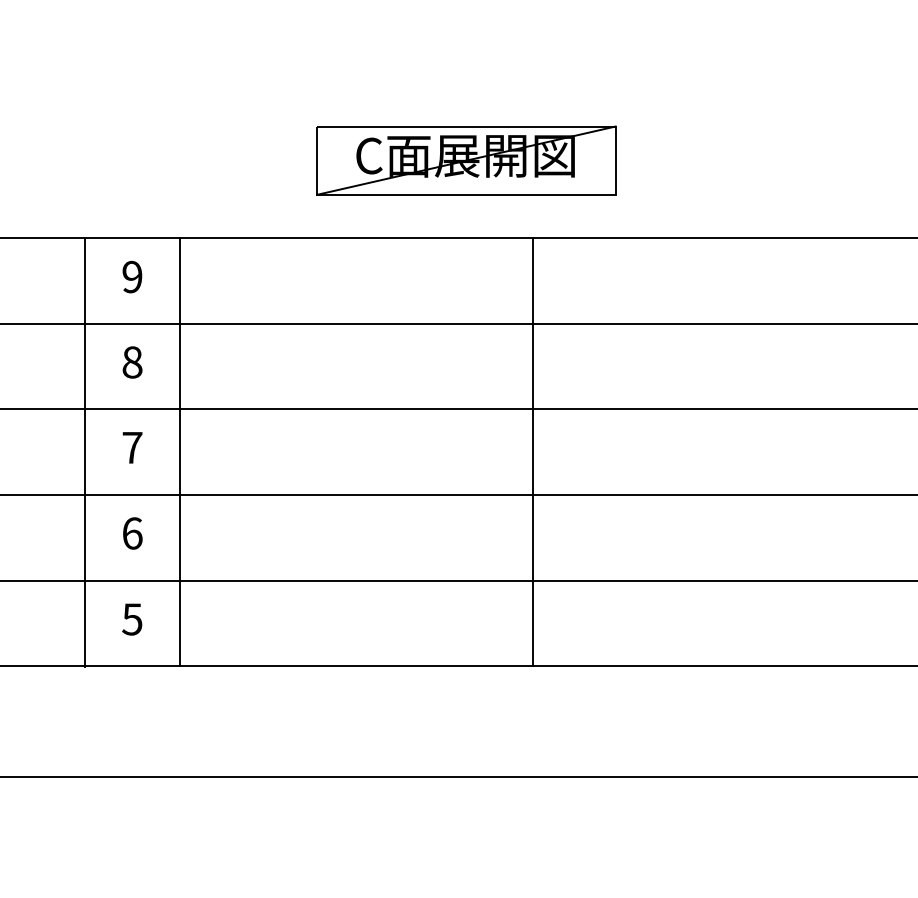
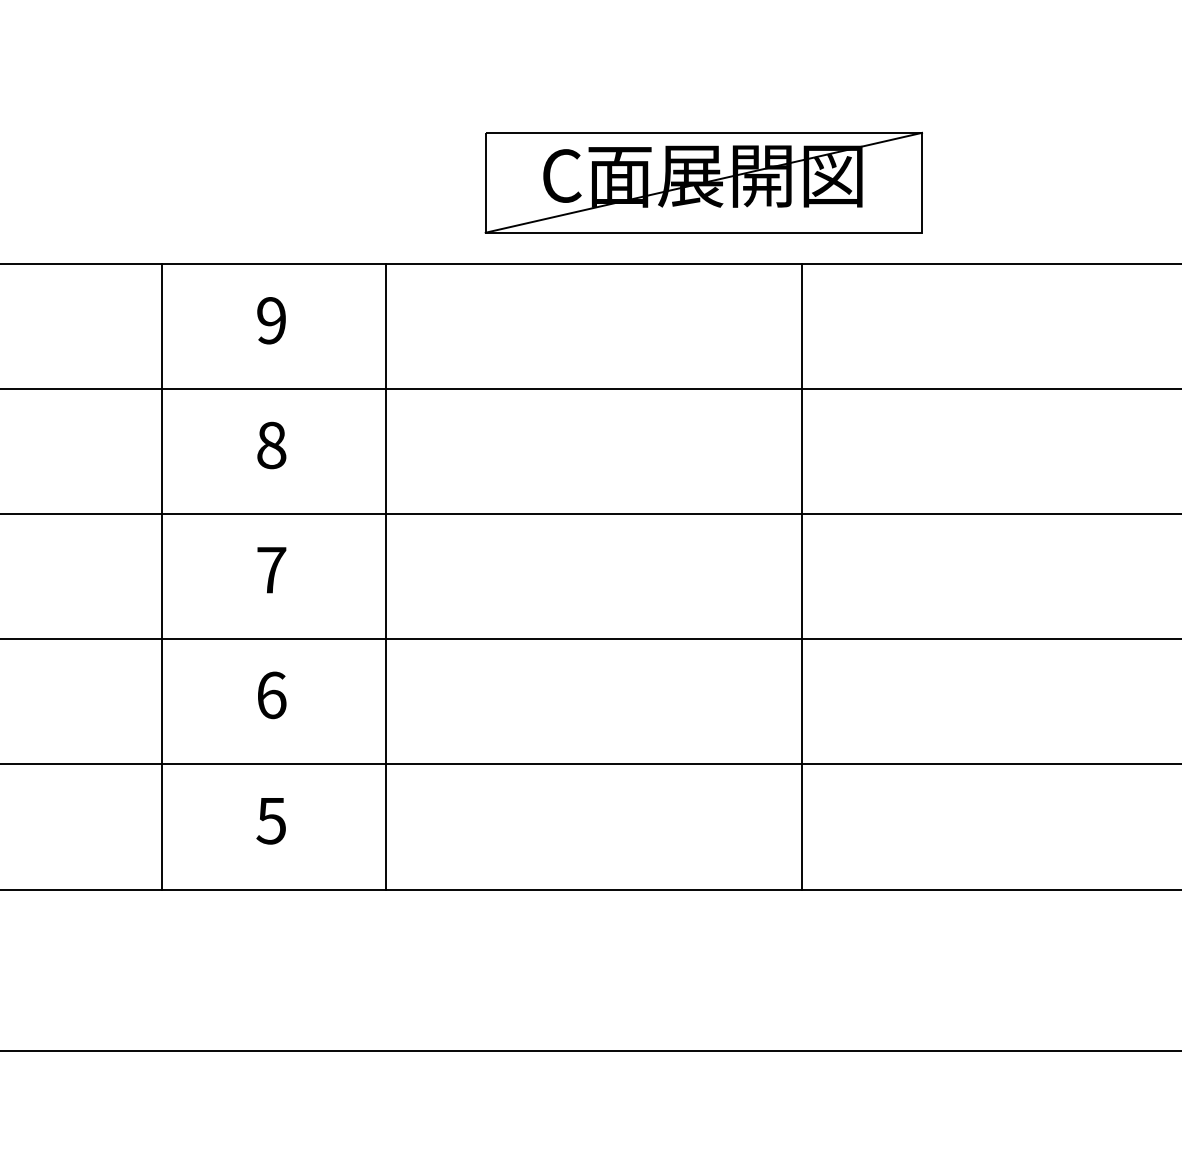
part: (466, 160) -> (704, 182), moved
line: (85, 452) -> (162, 577), moved
line: (180, 452) -> (387, 577), moved
line: (533, 452) -> (802, 577), moved

